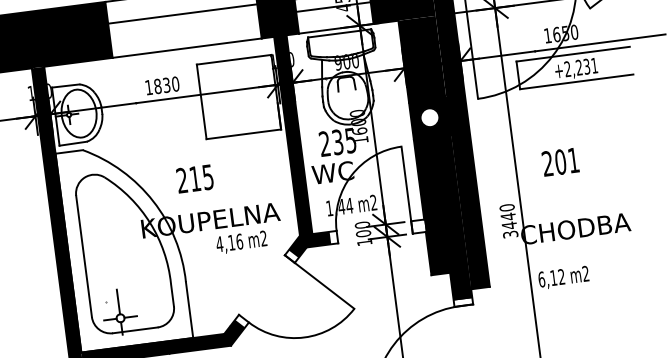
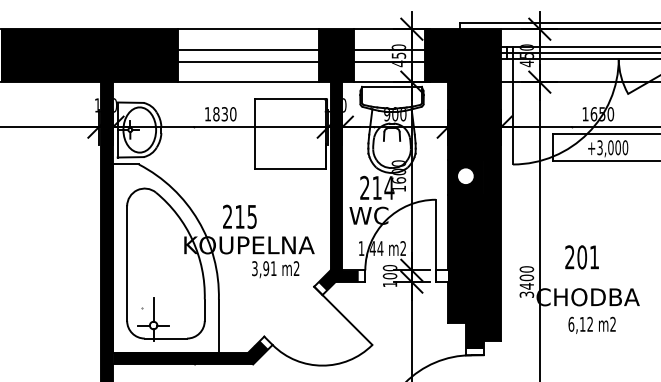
line: (183, 26) -> (247, 61), added
text: (580, 67) -> (612, 147), +2,231 -> +3,000
text: (344, 140) -> (383, 187), 235 -> 214
text: (559, 162) -> (581, 257), moved
text: (194, 178) -> (239, 216), moved
text: (507, 216) -> (526, 277), 3440 -> 3400
text: (228, 242) -> (263, 268), 4,16 -> 3,91
text: (563, 276) -> (591, 324), moved

